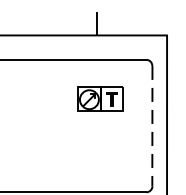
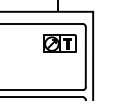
part: (99, 98) -> (59, 43), size x1.43
line: (151, 126) -> (85, 57), dashed -> solid

